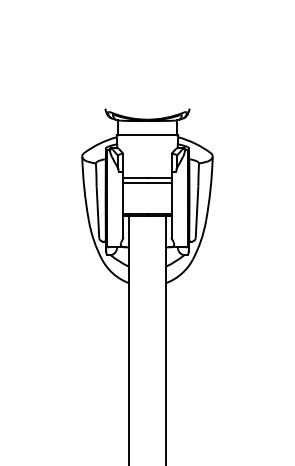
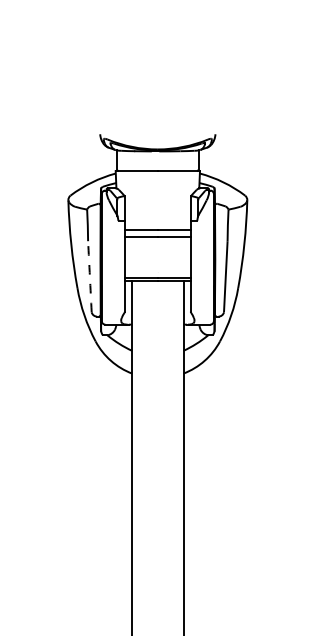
arc: (97, 212) -> (89, 276), solid -> dashed

